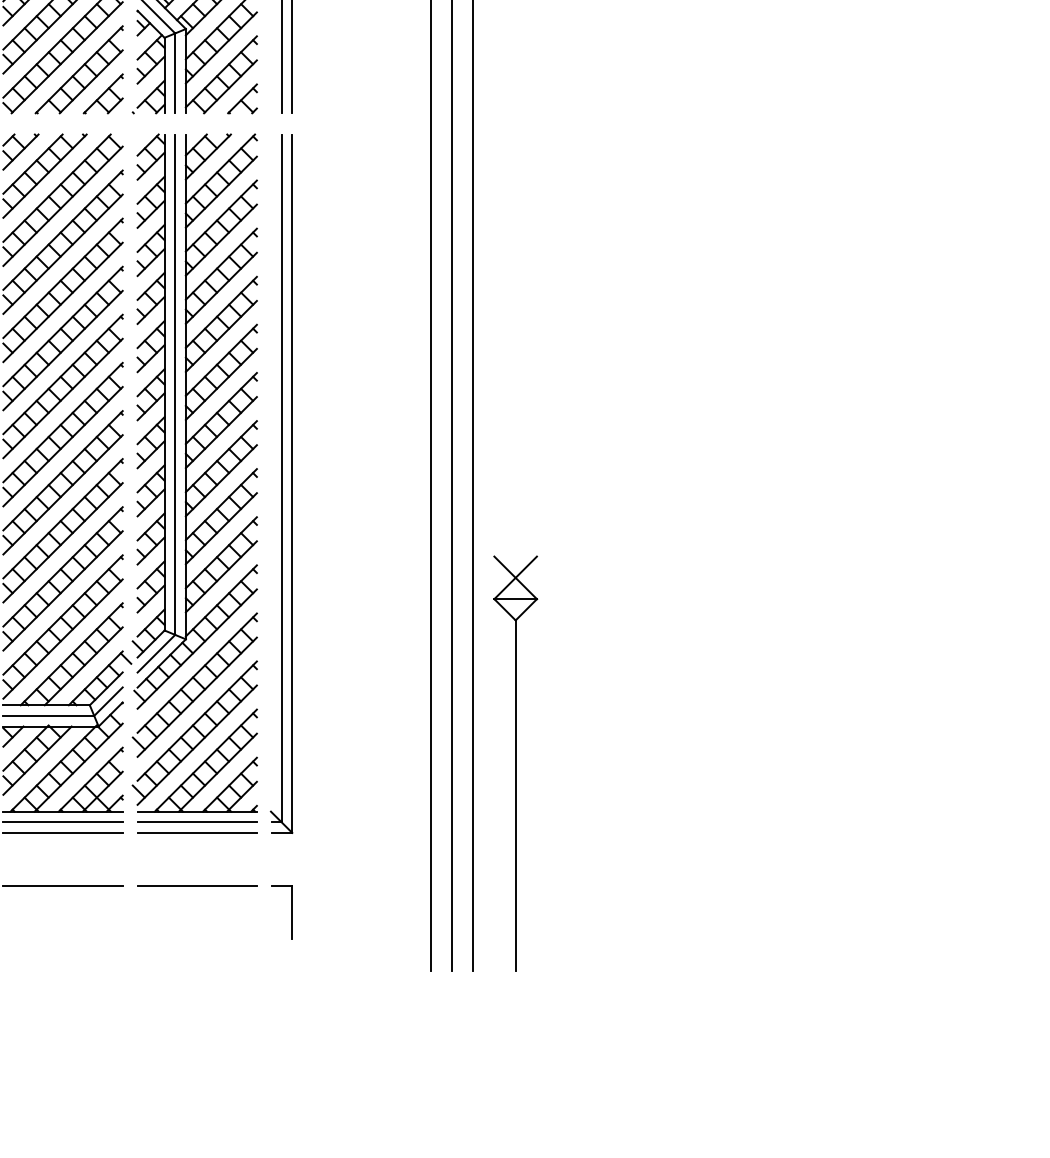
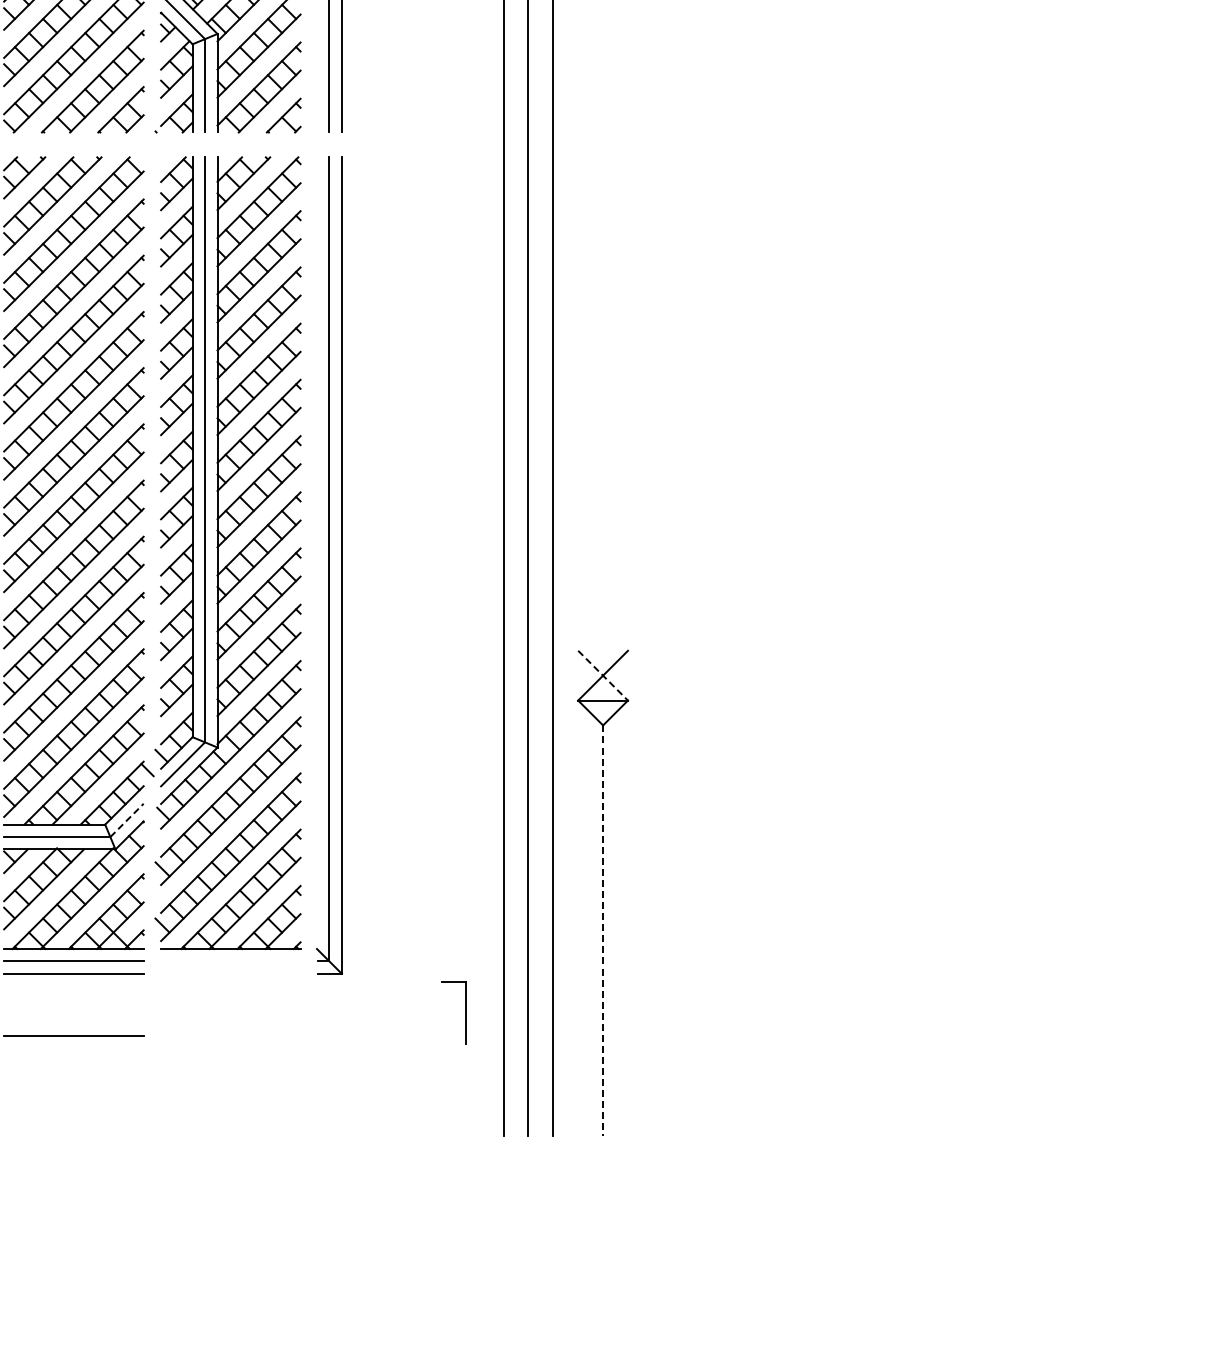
line: (516, 578) -> (603, 676), solid -> dashed
line: (108, 701) -> (127, 820), solid -> dashed
line: (516, 796) -> (603, 931), solid -> dashed
line: (196, 821) -> (230, 960), removed
line: (196, 832) -> (230, 973), removed
line: (196, 886) -> (230, 1036), removed
part: (291, 912) -> (465, 1012), moved

